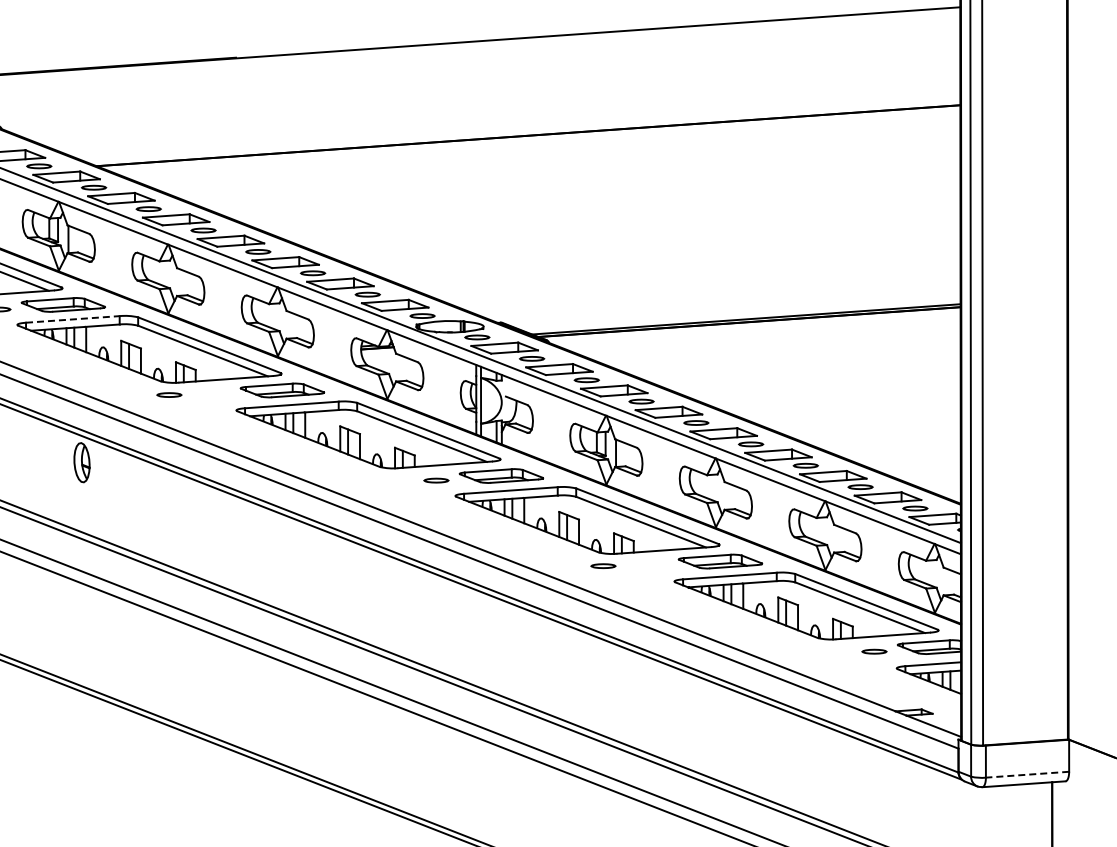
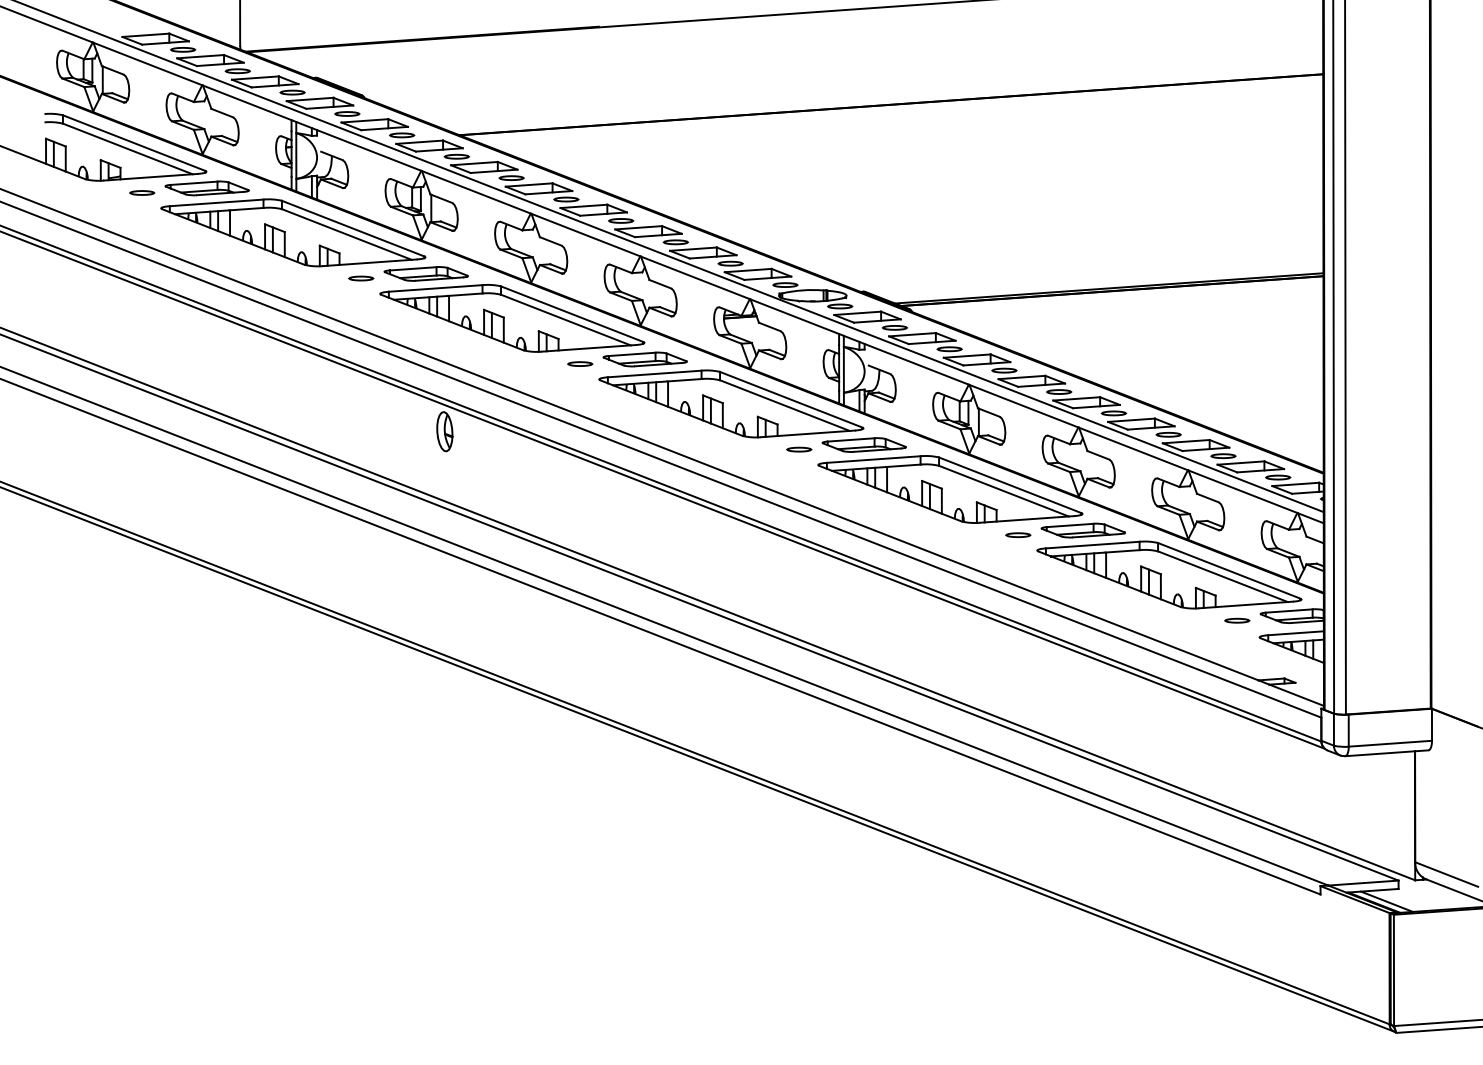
line: (72, 319) -> (435, 288), dashed -> solid
part: (169, 394) -> (580, 363), moved
part: (603, 566) -> (1018, 535), moved
line: (1027, 774) -> (1390, 743), dashed -> solid

